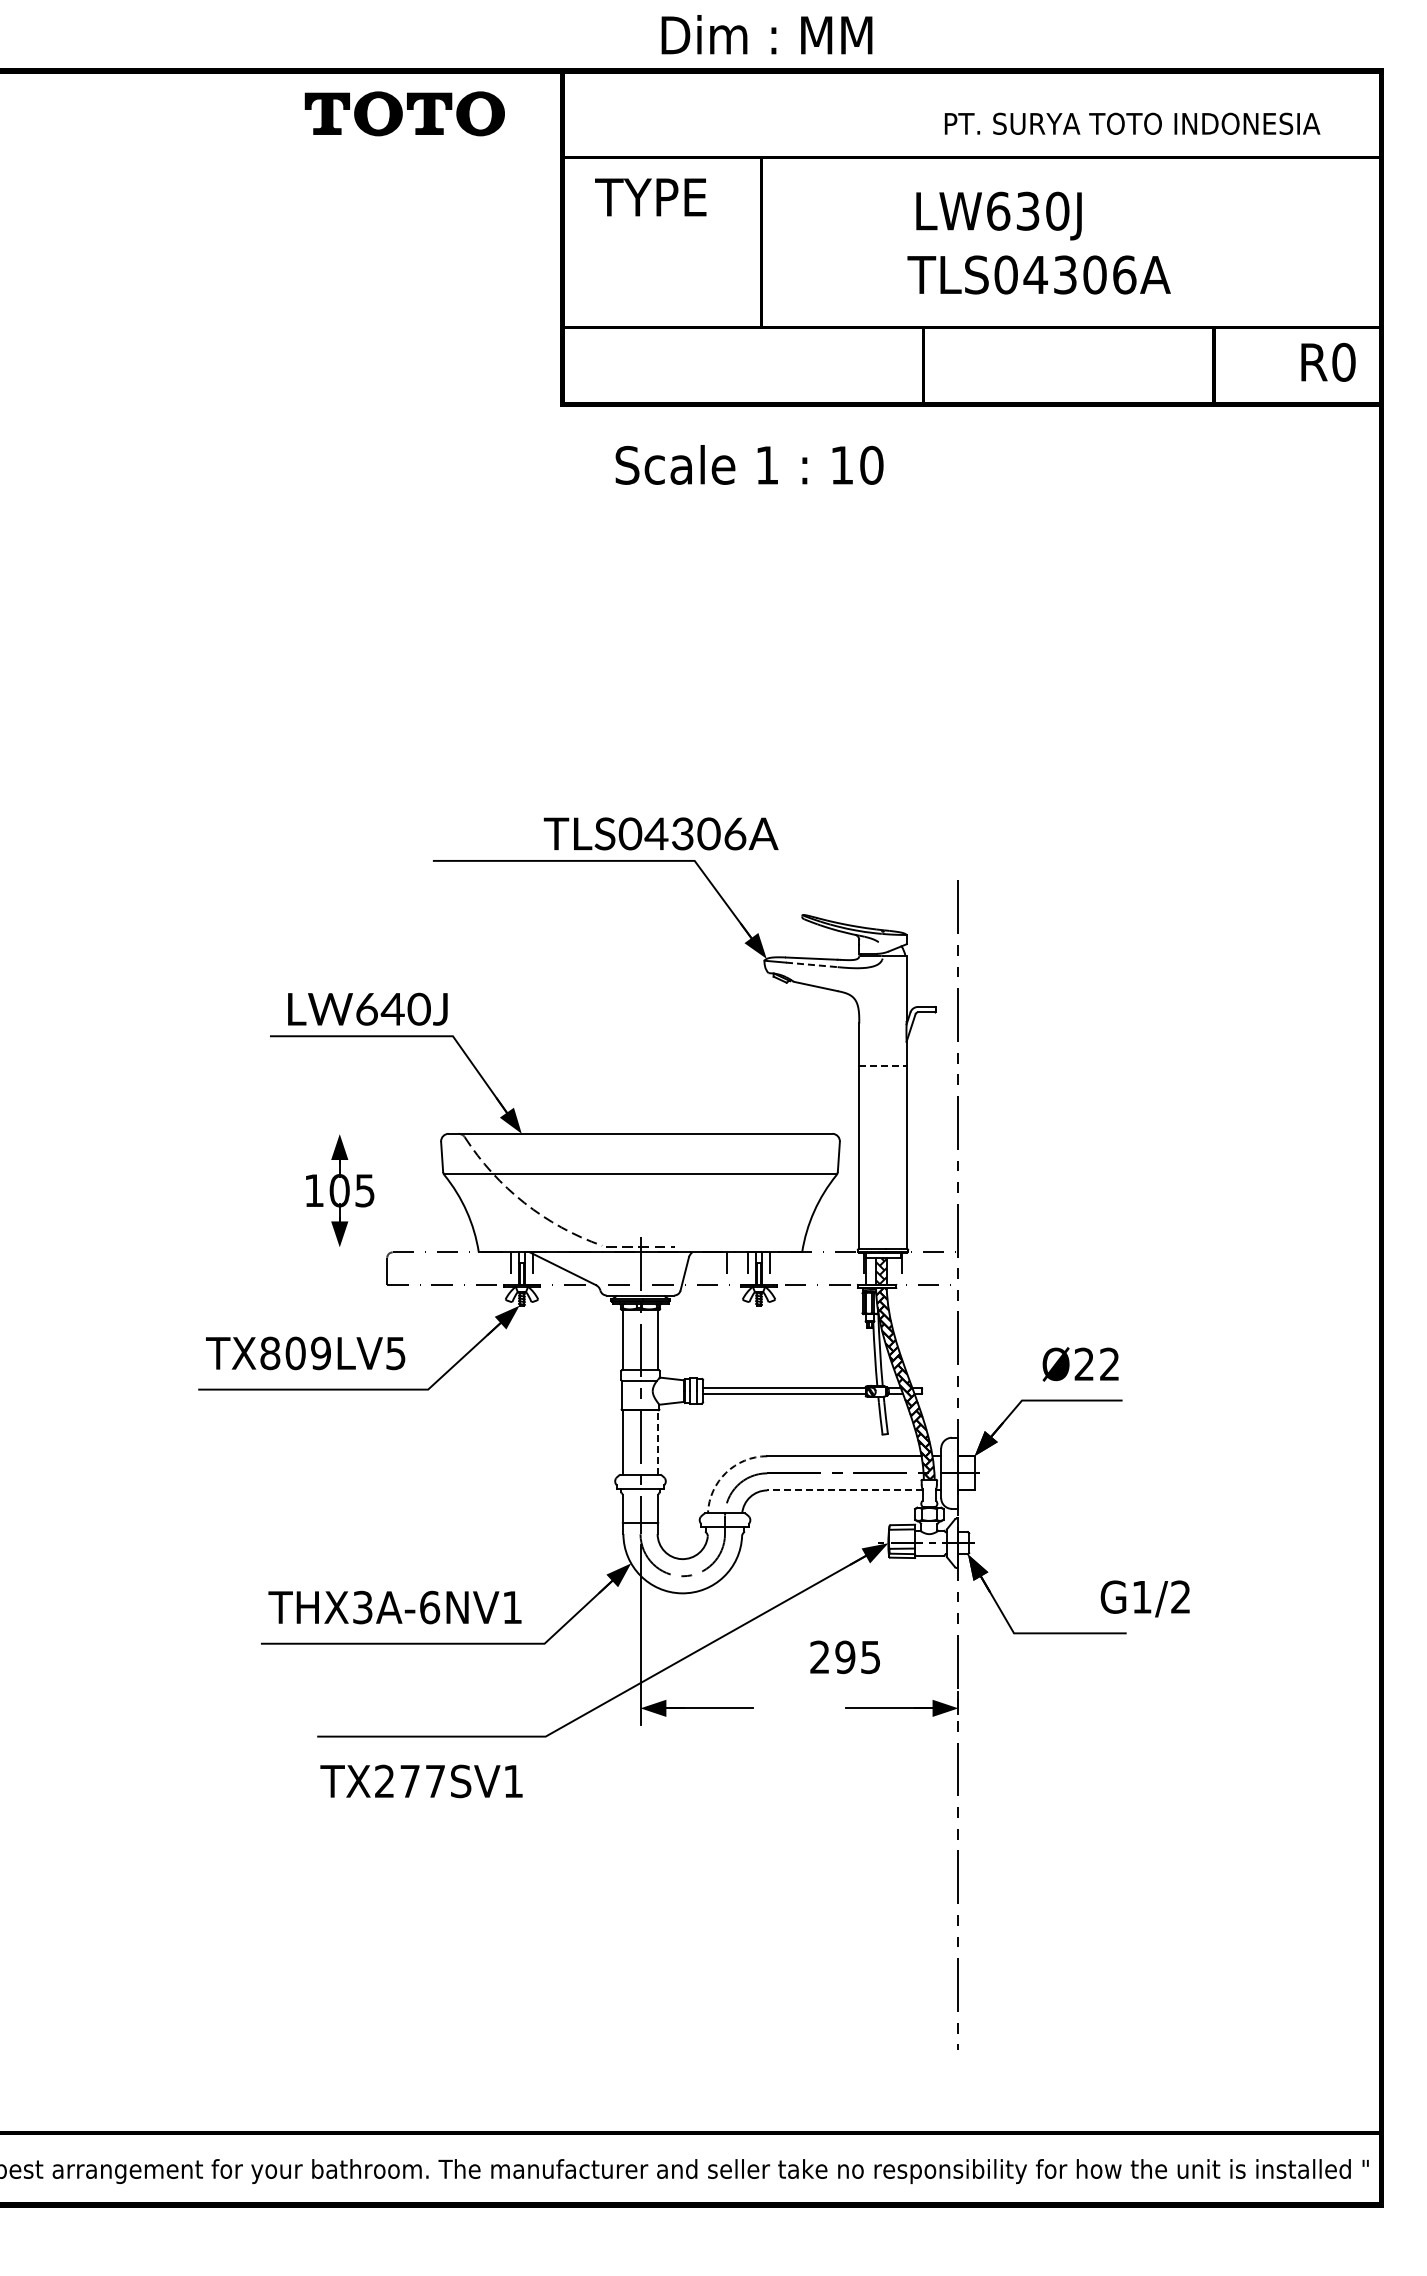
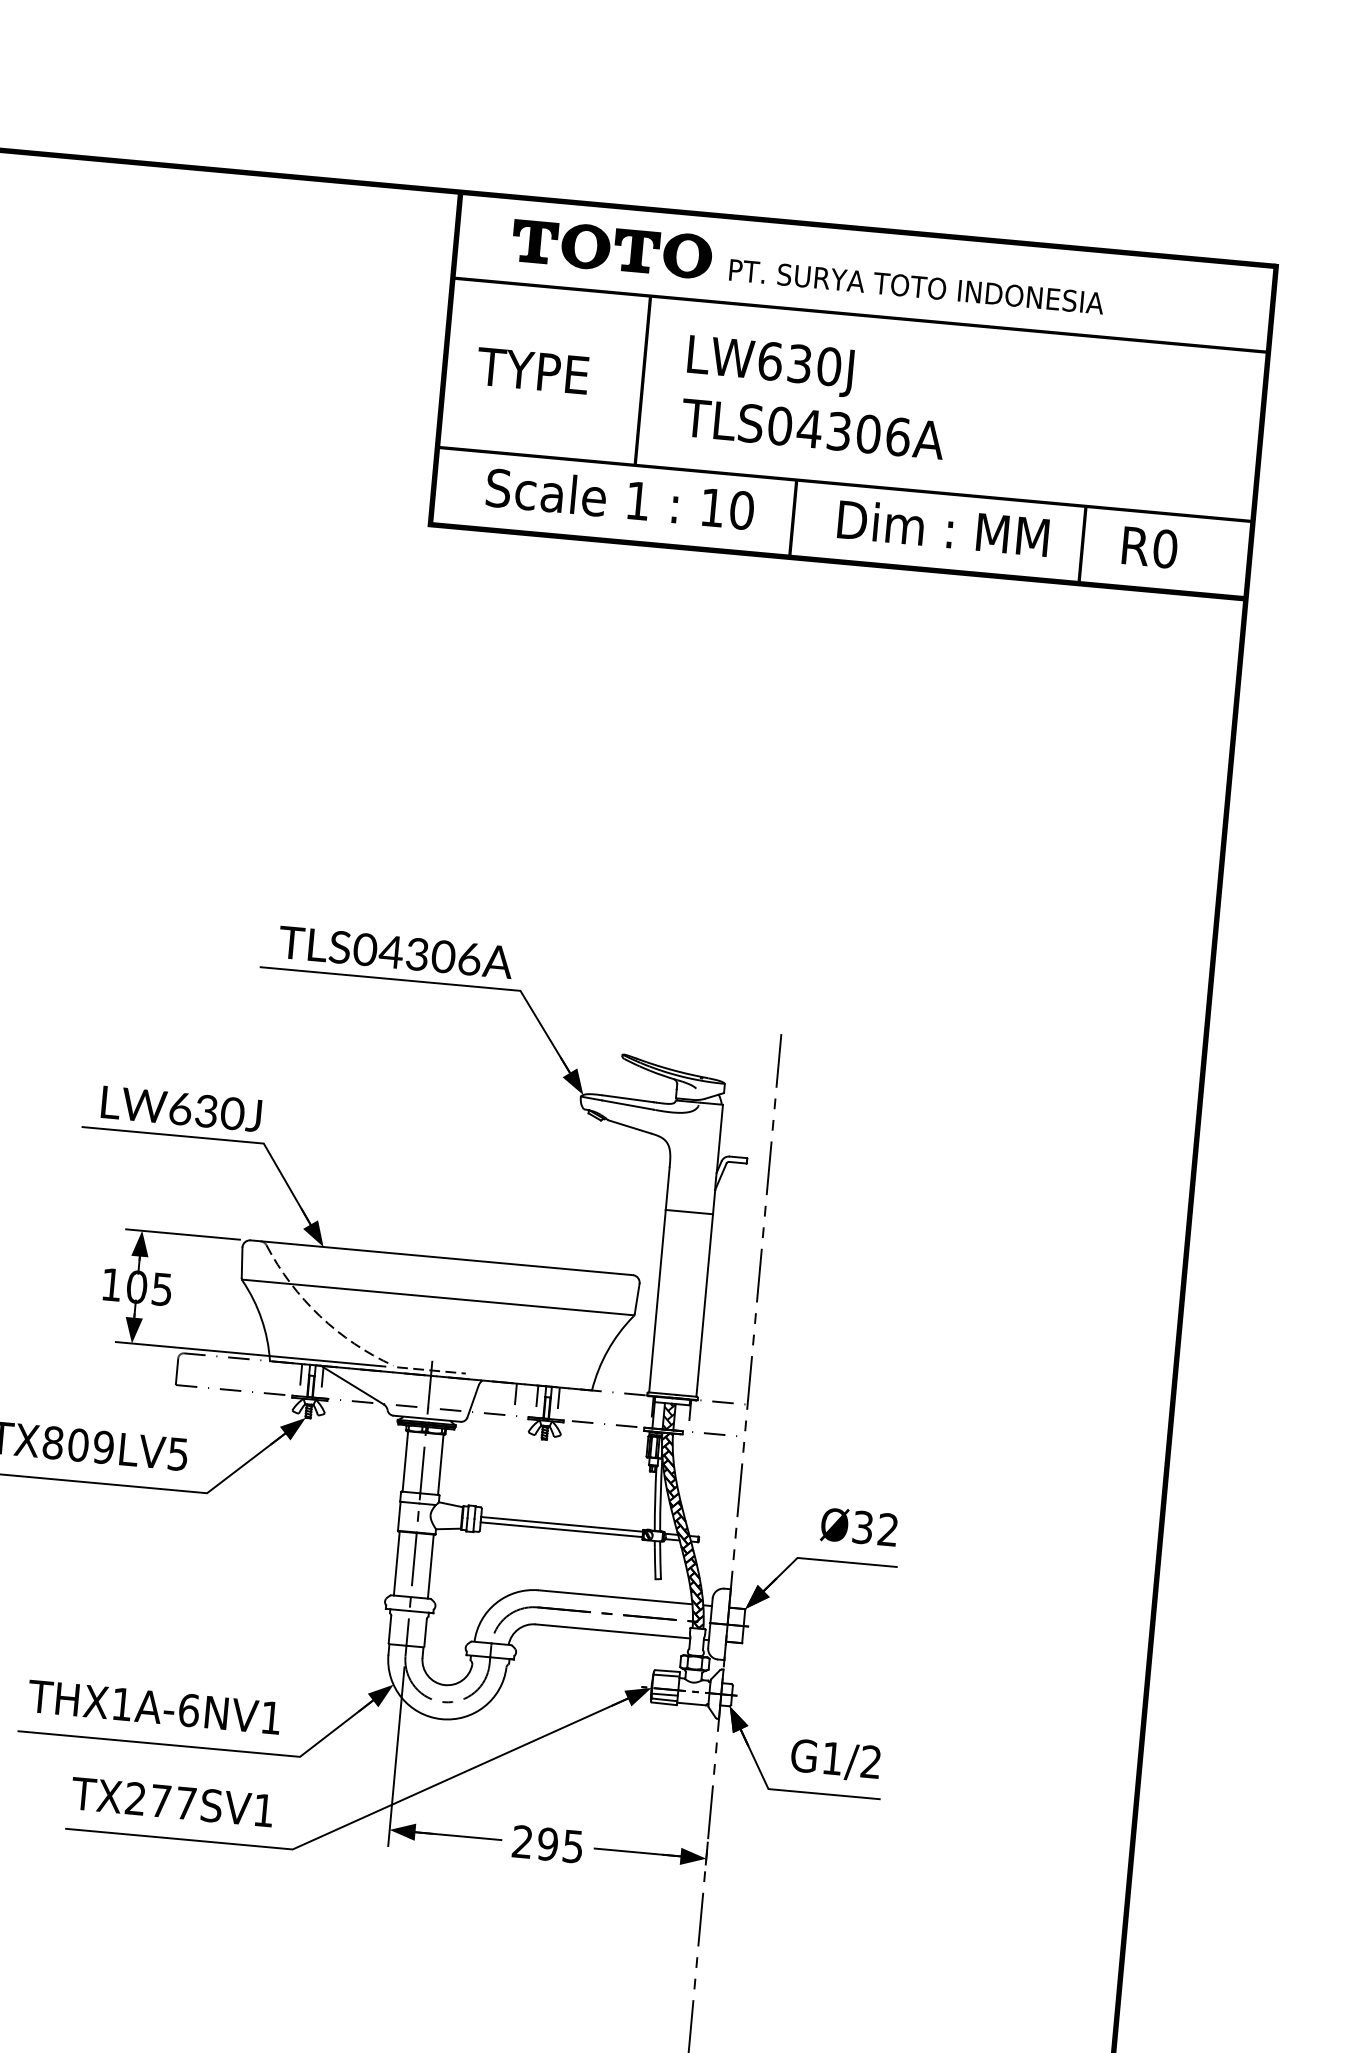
text: (766, 34) -> (942, 527), moved
part: (404, 113) -> (611, 248), moved
text: (1132, 123) -> (916, 286), moved
text: (650, 197) -> (532, 370), moved
text: (998, 215) -> (769, 365), moved
text: (1038, 274) -> (812, 428), moved
text: (1328, 362) -> (1150, 547), moved
text: (749, 464) -> (620, 498), moved
text: (660, 833) -> (395, 951), moved
line: (811, 964) -> (627, 1104), dashed -> solid
text: (392, 1008) -> (206, 1110), LW640J -> LW630J
line: (882, 1065) -> (688, 1211), dashed -> solid
line: (380, 1134) -> (182, 1234), added
line: (458, 1247) -> (250, 1354), added
text: (1083, 1364) -> (862, 1527), Ø22 -> Ø32
line: (657, 1441) -> (430, 1565), dashed -> solid
arc: (726, 1472) -> (496, 1602), dashed -> solid
line: (844, 1490) -> (612, 1631), dashed -> solid
text: (1144, 1598) -> (834, 1760), moved
text: (362, 1607) -> (121, 1704), THX3A-6NV1 -> THX1A-6NV1
text: (844, 1657) -> (547, 1844), moved
text: (421, 1781) -> (172, 1802), moved

